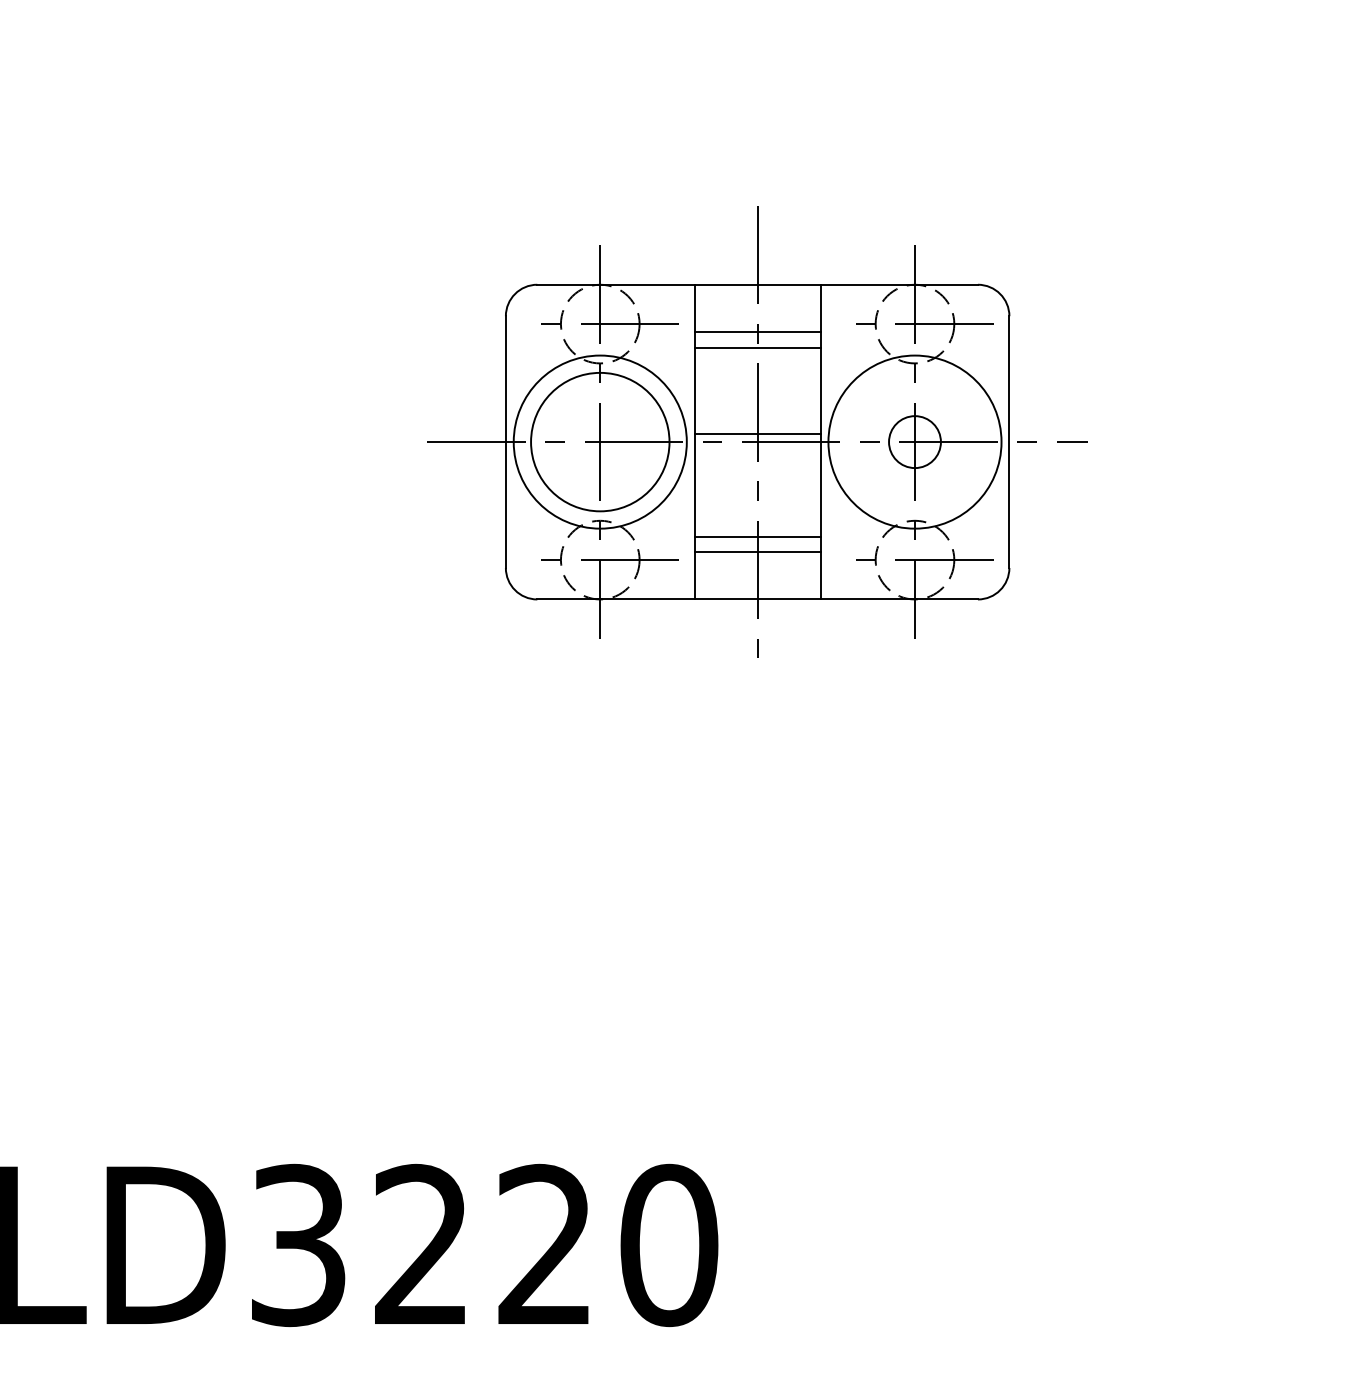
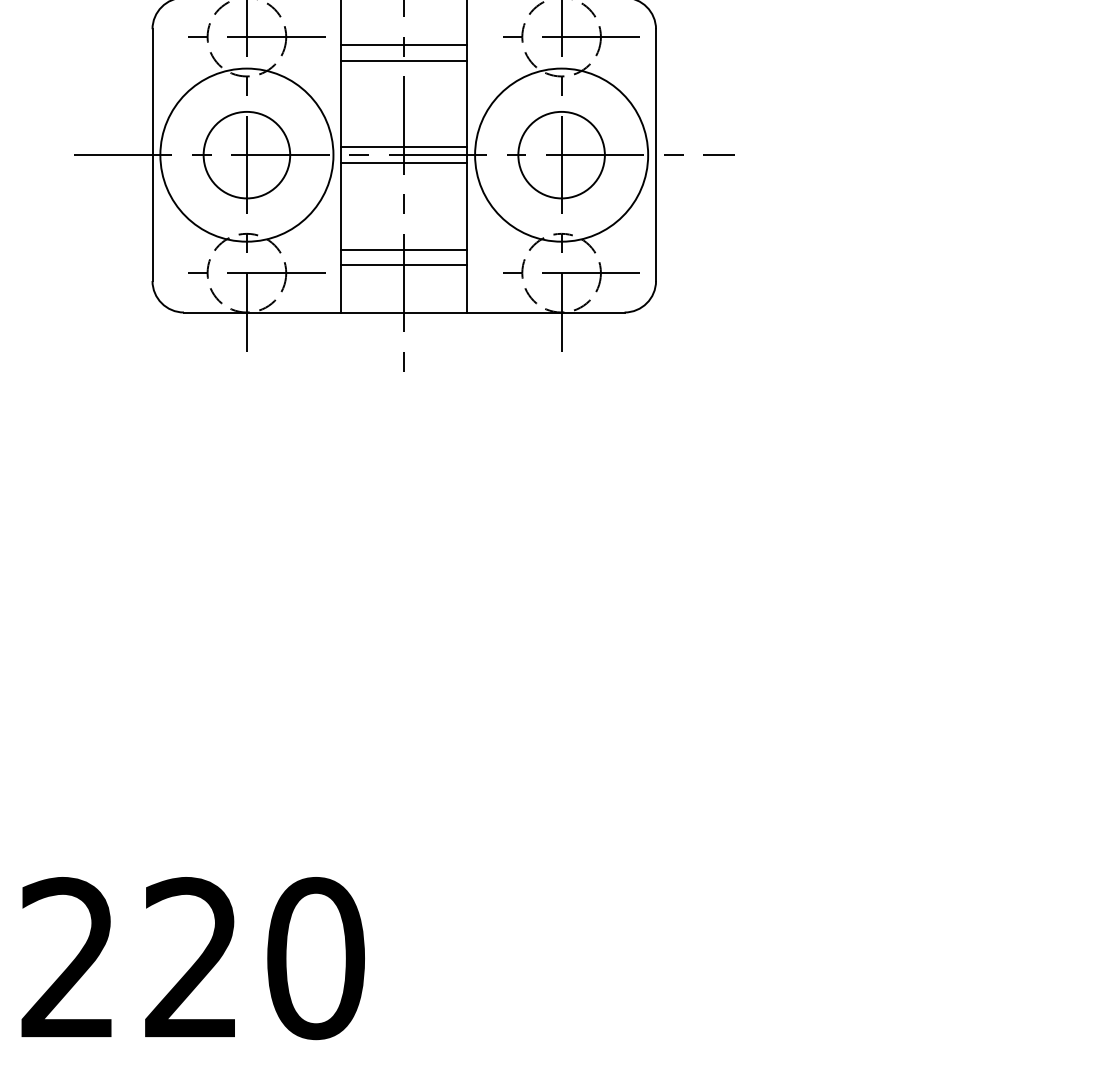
circle: (600, 441) -> (247, 154), size x0.62
circle: (914, 441) -> (561, 154), size x1.67
line: (757, 449) -> (404, 162), added

